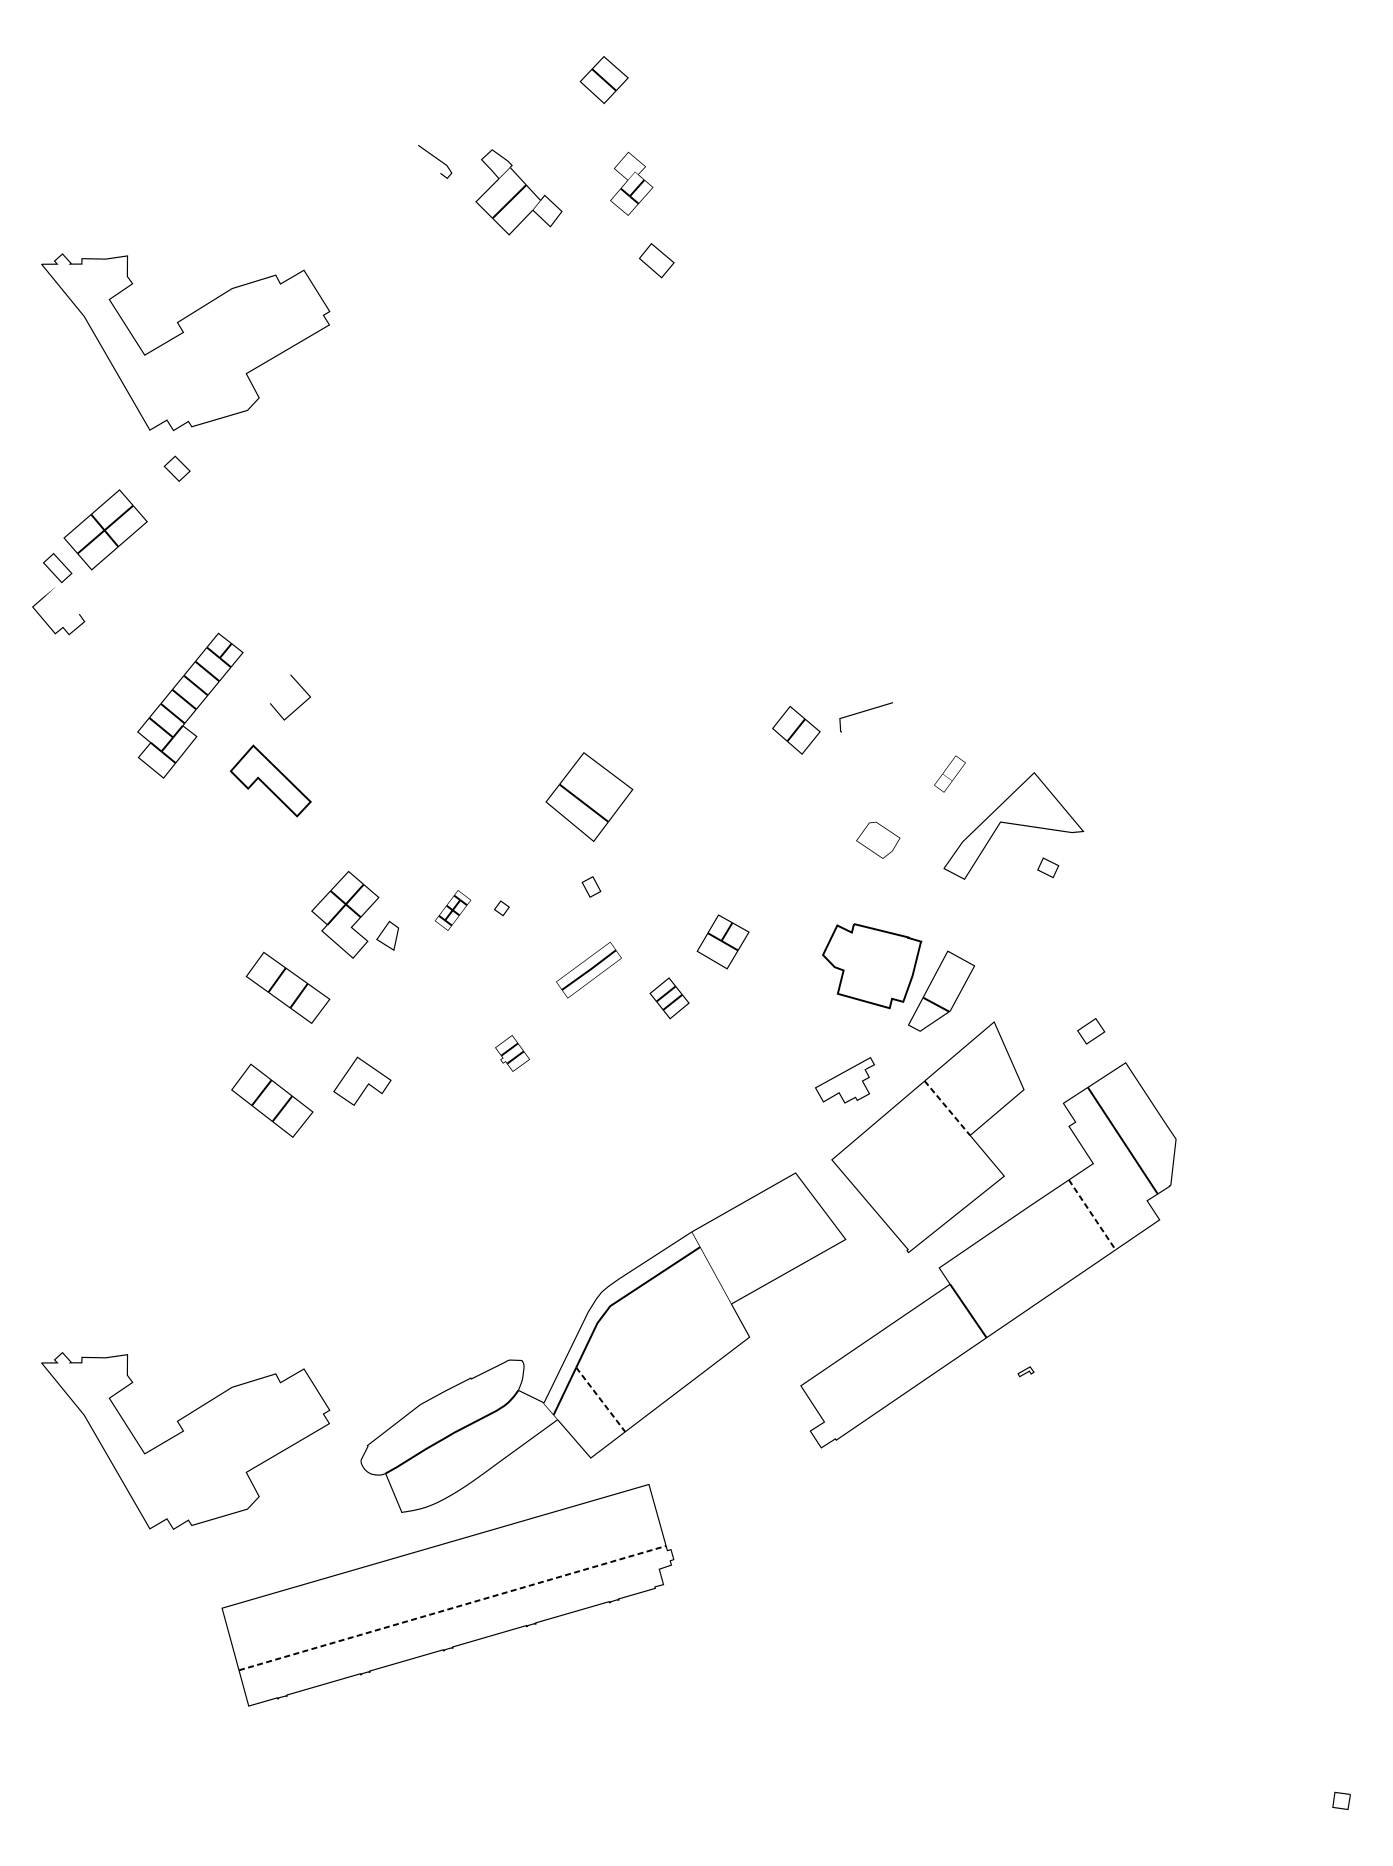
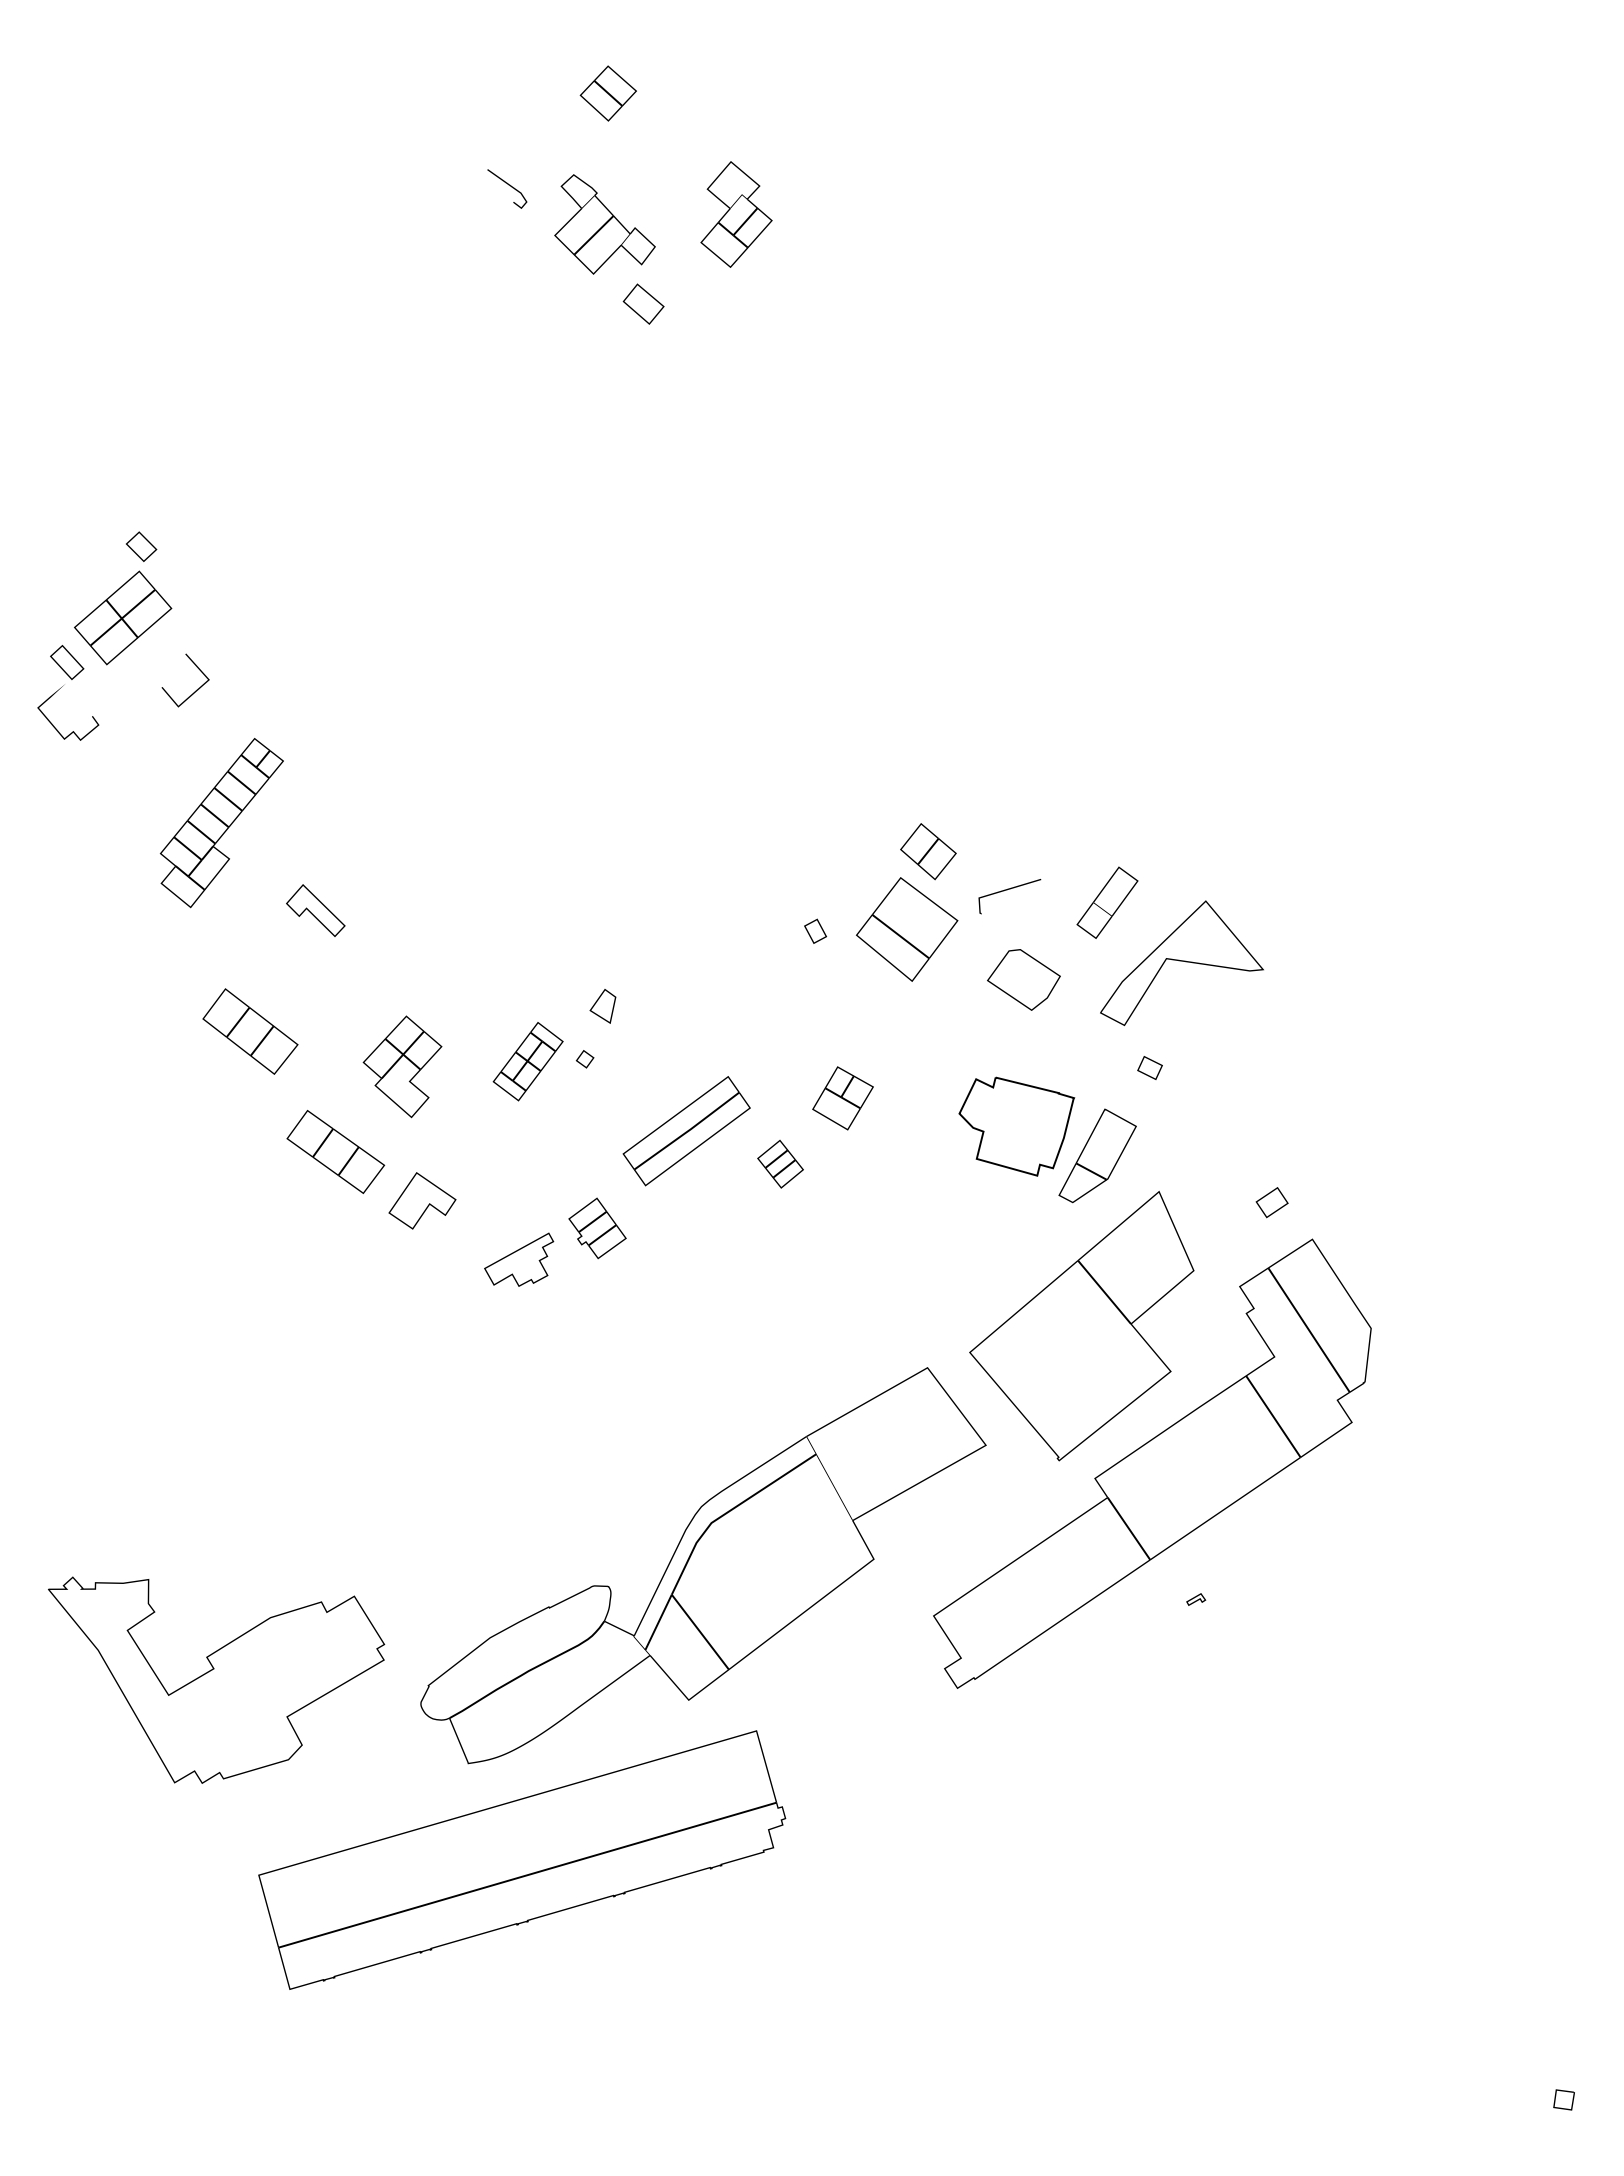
part: (603, 80) -> (607, 93), moved
part: (631, 183) -> (736, 214), size x1.43
part: (656, 260) -> (643, 303), moved
part: (185, 341) -> (216, 398), removed
part: (177, 468) -> (141, 546), moved
part: (298, 706) -> (195, 690), moved
part: (864, 712) -> (1007, 890), moved
part: (949, 773) -> (1107, 902), size x1.67
part: (270, 780) -> (315, 910), size x0.62
part: (589, 797) -> (907, 929), moved
part: (877, 839) -> (1023, 979), size x1.43
part: (1047, 867) -> (1149, 1067), moved
part: (591, 886) -> (815, 930), moved
part: (452, 910) -> (527, 1061), size x1.67
part: (387, 936) -> (602, 1006), moved
part: (588, 970) -> (686, 1131), size x1.67
part: (512, 1053) -> (597, 1228), size x1.43
part: (362, 1080) -> (422, 1200), moved
part: (845, 1080) -> (519, 1259), moved
part: (272, 1100) -> (250, 1031), moved
line: (947, 1108) -> (1104, 1292), dashed -> solid
line: (1092, 1215) -> (1273, 1417), dashed -> solid
line: (600, 1400) -> (700, 1632), dashed -> solid
line: (453, 1608) -> (528, 1875), dashed -> solid

